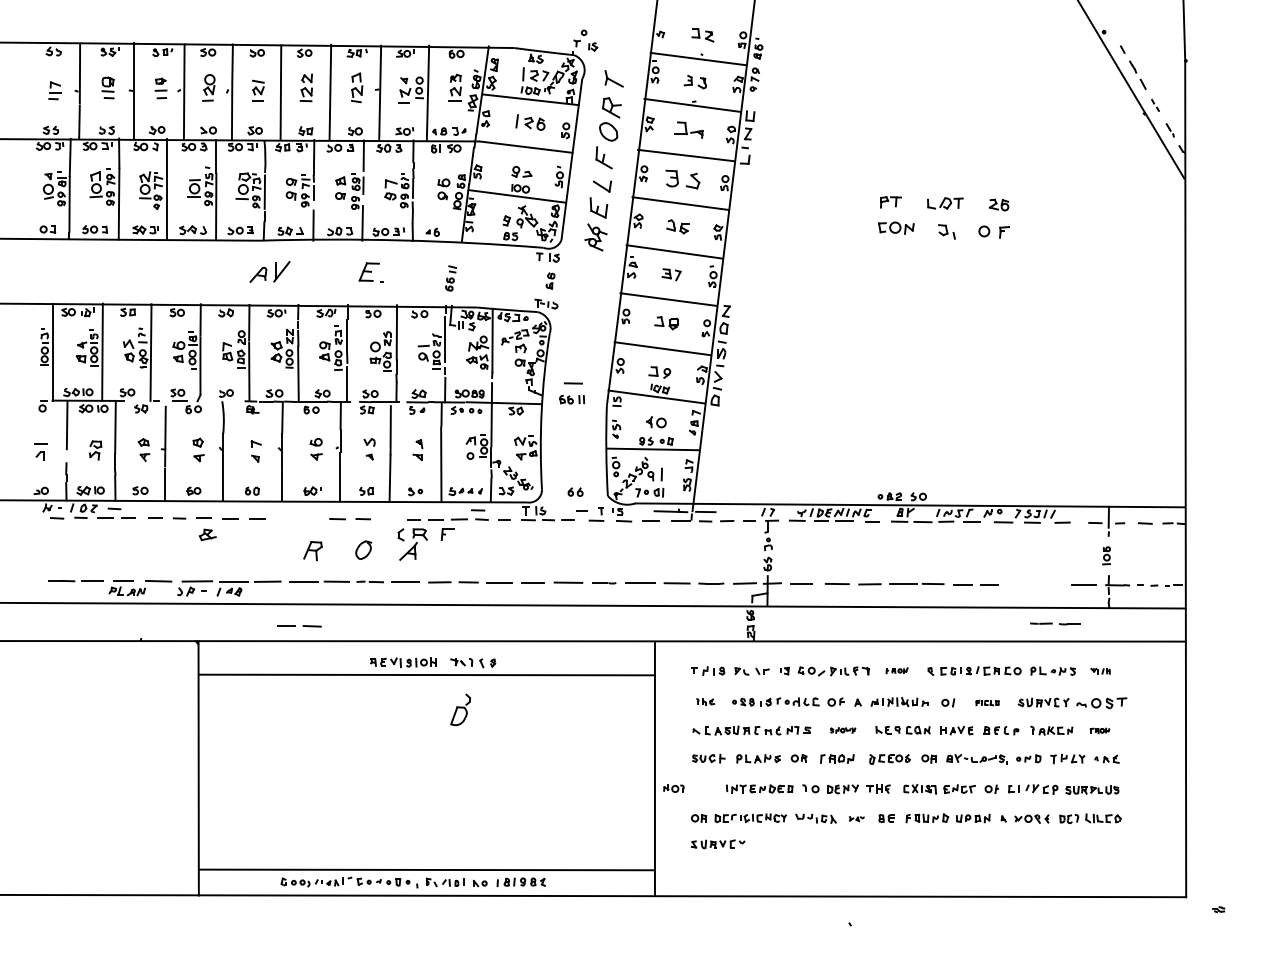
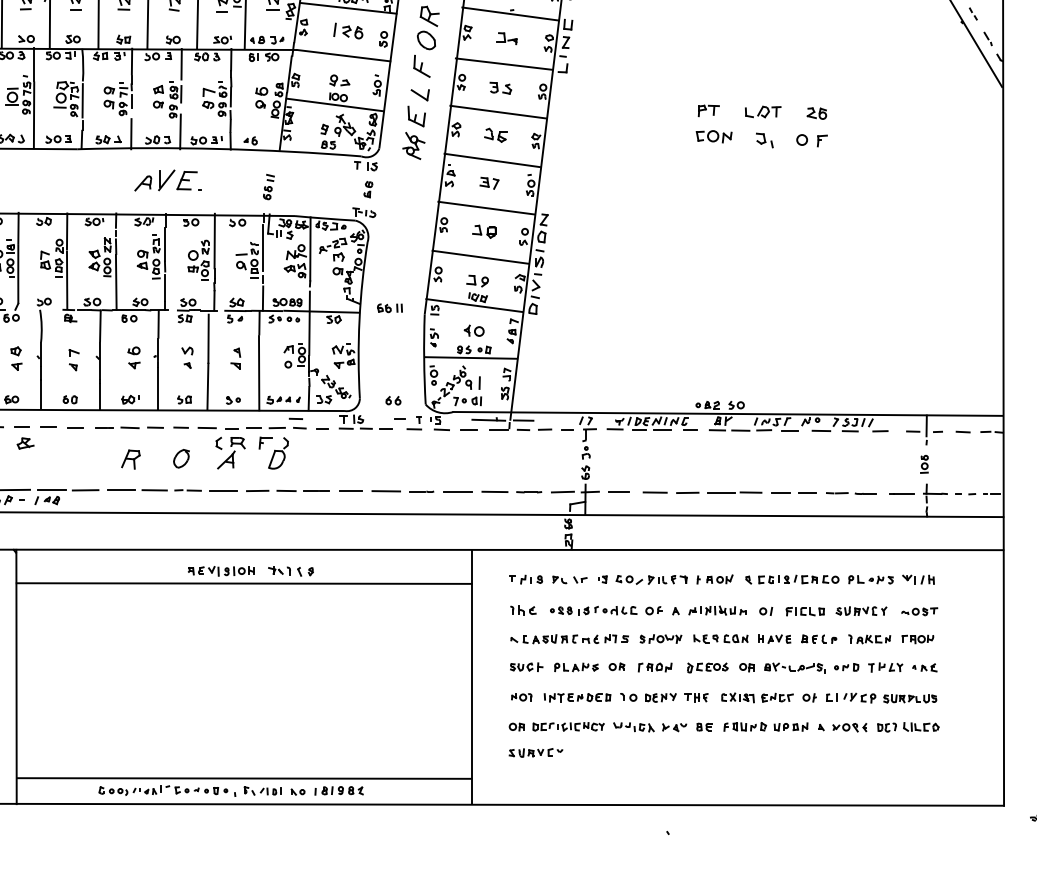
part: (688, 129) -> (506, 38), size x0.71
part: (682, 179) -> (500, 88), size x0.62
part: (269, 271) -> (154, 180), moved
line: (572, 383) -> (206, 428), moved
line: (1052, 623) -> (848, 493), moved
line: (302, 626) -> (120, 428), moved
part: (896, 670) -> (714, 579), size x1.67
part: (1100, 671) -> (918, 580), size x1.67
part: (705, 701) -> (523, 610), size x1.43
part: (987, 702) -> (805, 611), size x1.67
part: (1101, 702) -> (919, 611), size x0.71
part: (460, 709) -> (278, 453), moved
part: (842, 730) -> (660, 639), size x1.67
part: (1099, 730) -> (917, 639), size x1.67
part: (673, 788) -> (521, 697), moved
part: (856, 818) -> (674, 727), size x1.67

